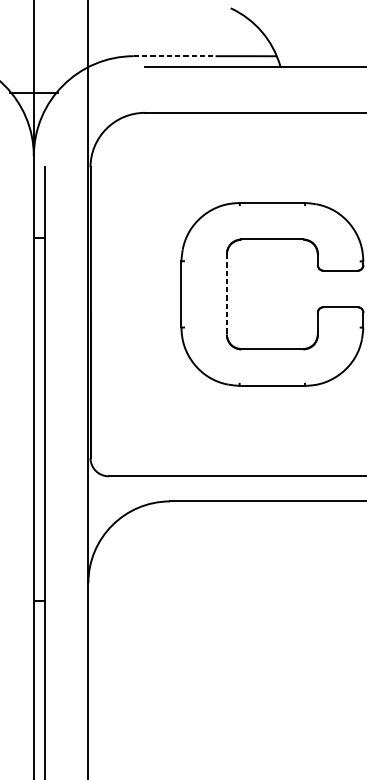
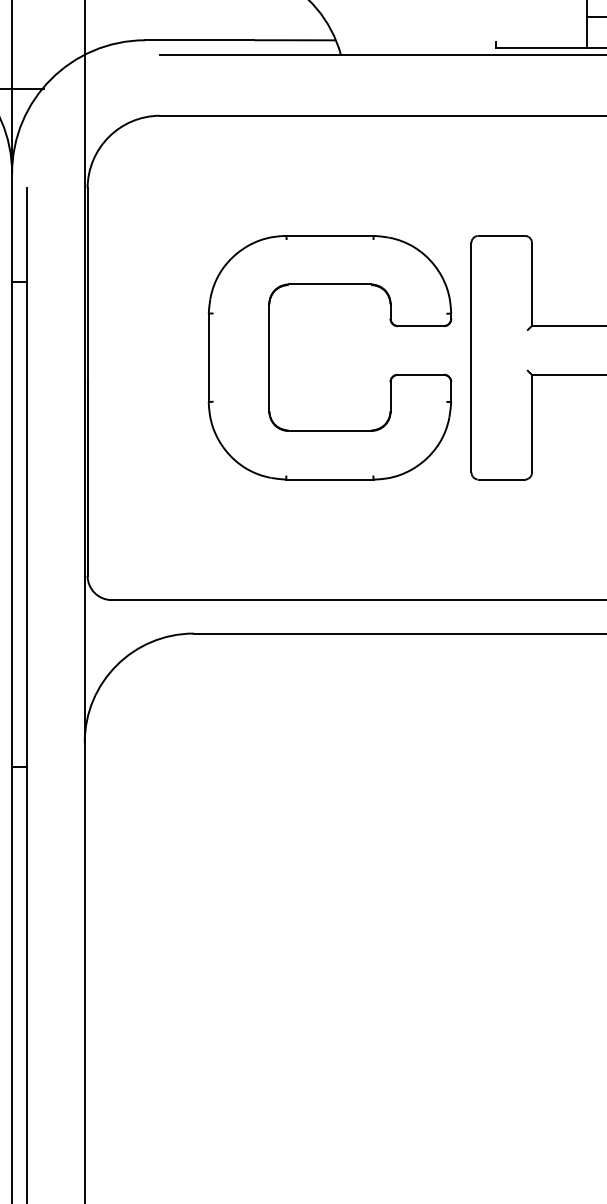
line: (175, 56) -> (200, 40), dashed -> solid
line: (227, 294) -> (269, 357), dashed -> solid

